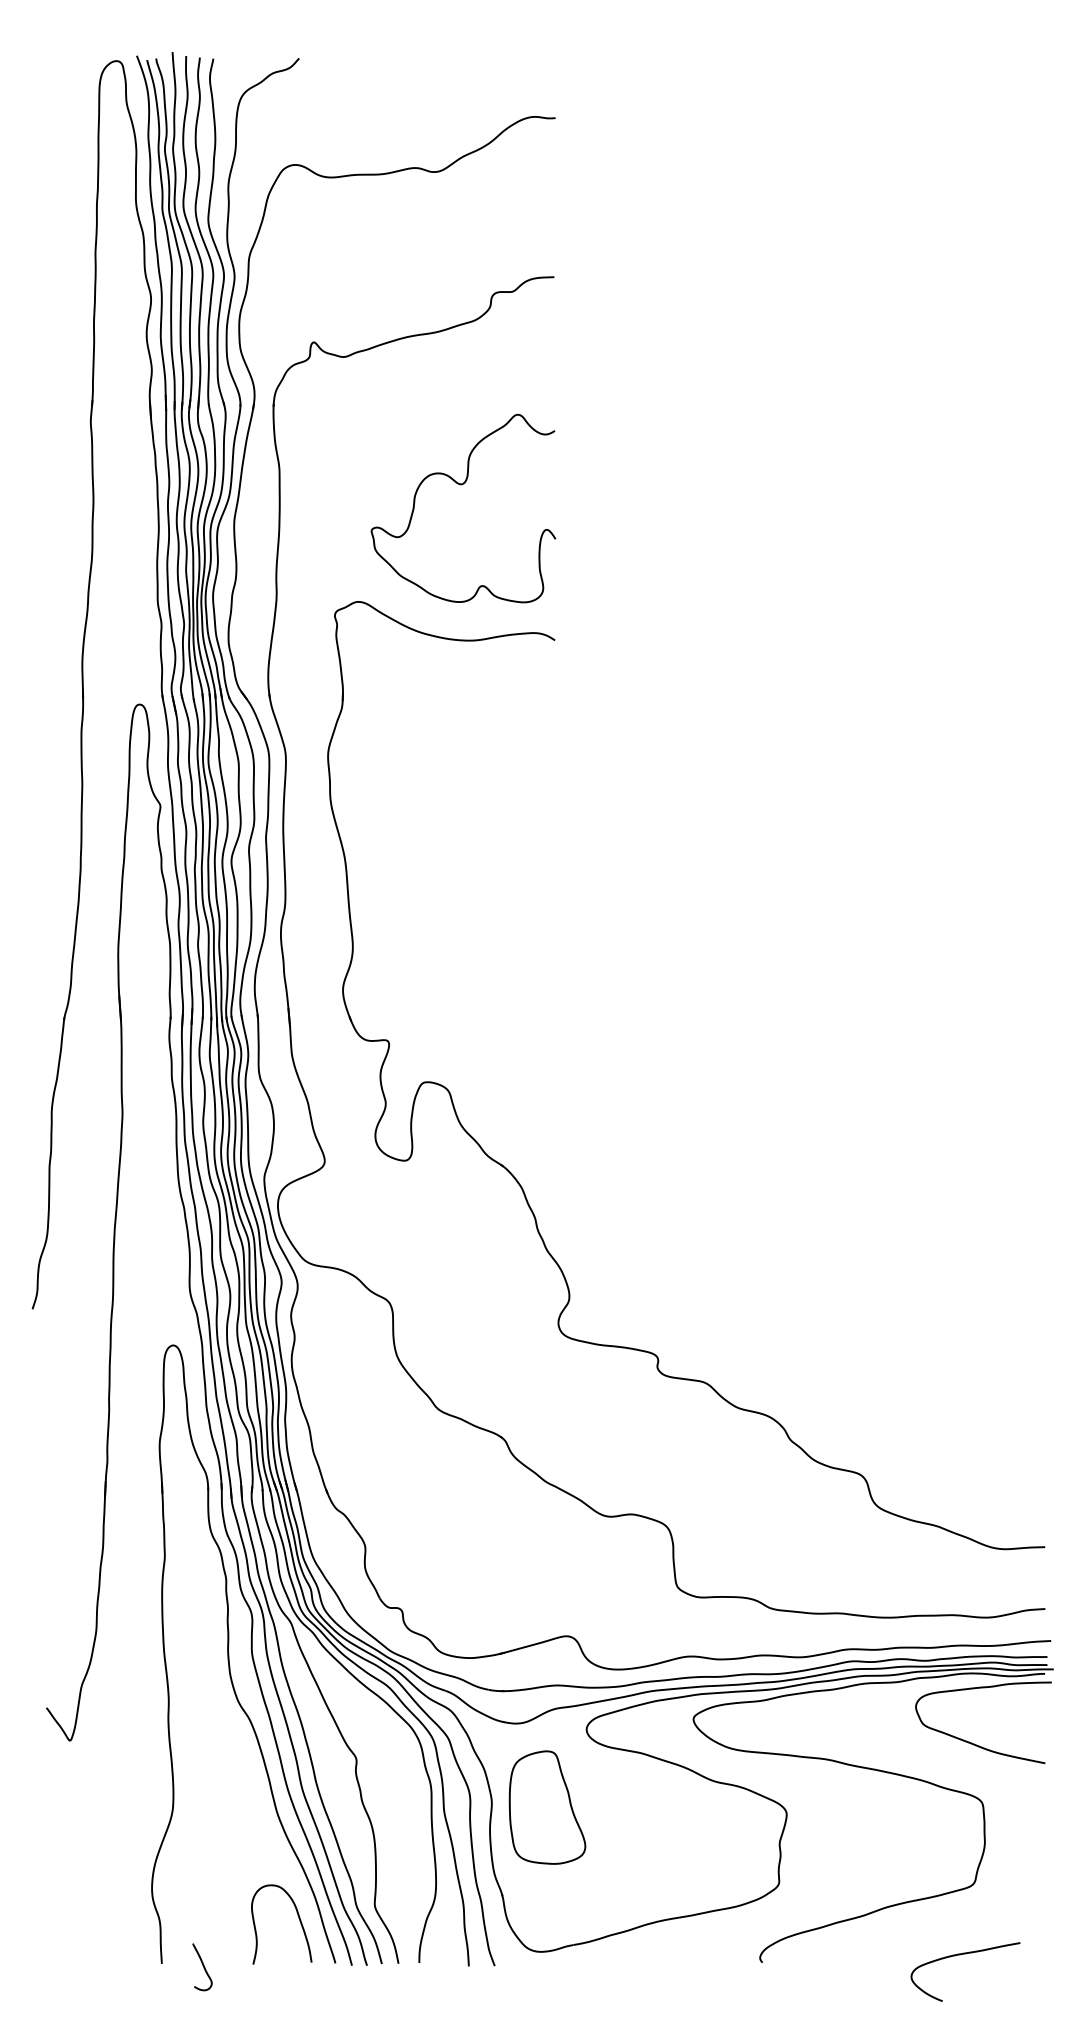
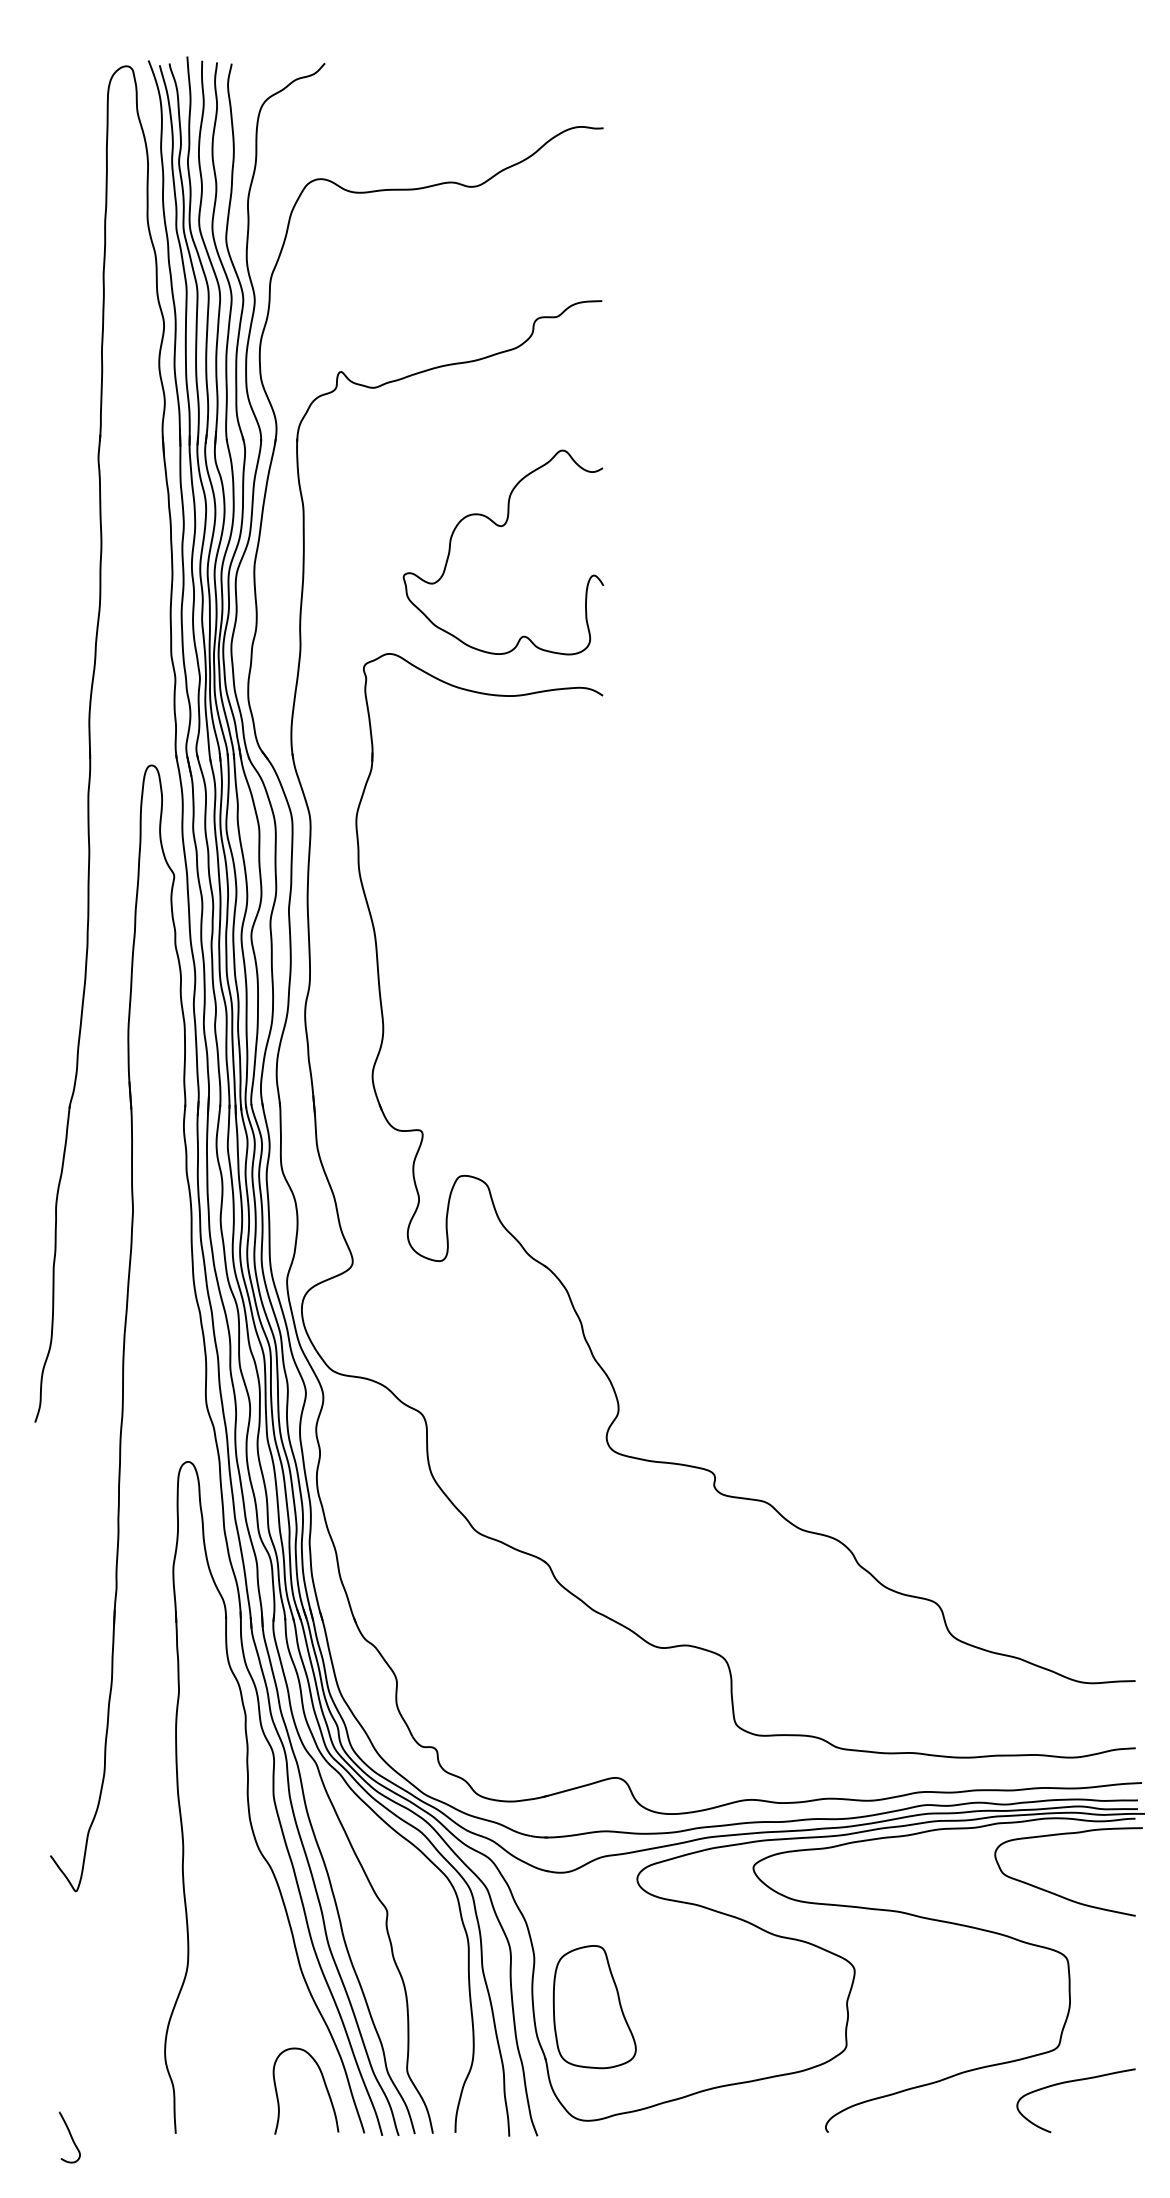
part: (547, 1808) -> (594, 2007), moved
curve: (961, 1955) -> (1071, 2082), moved
part: (202, 1967) -> (69, 2137), moved

